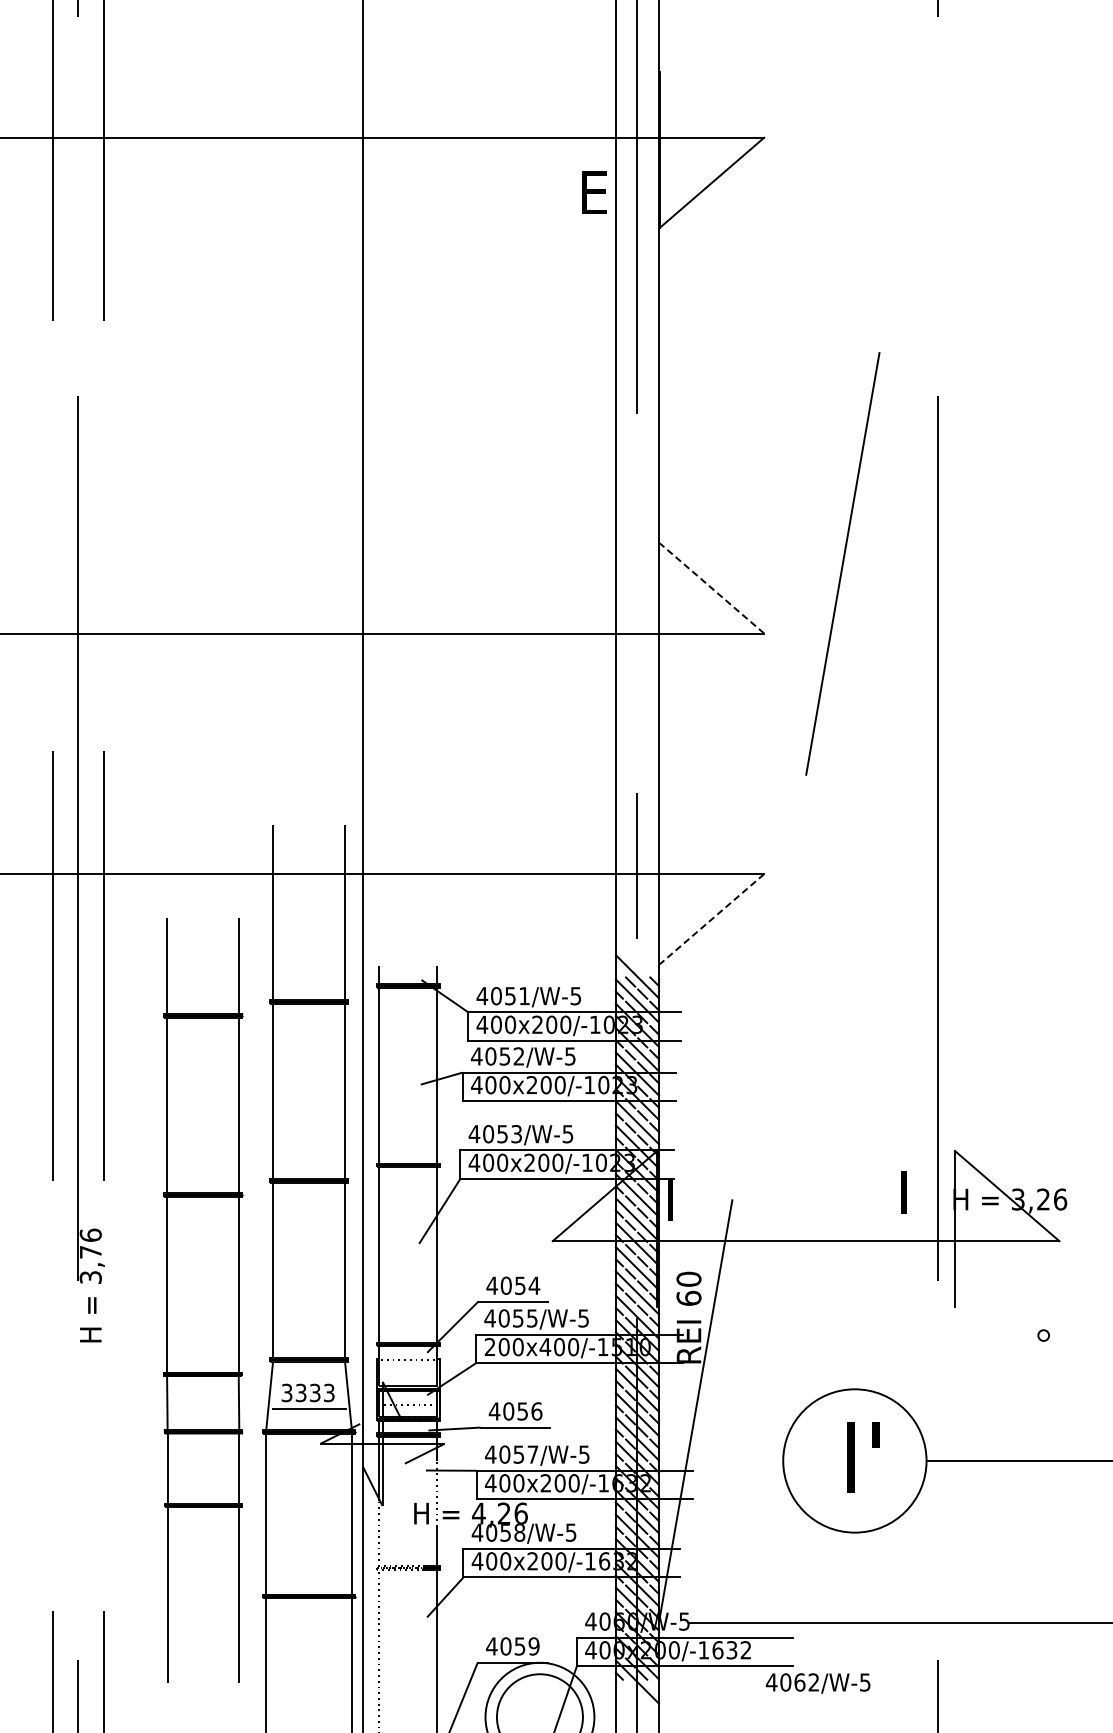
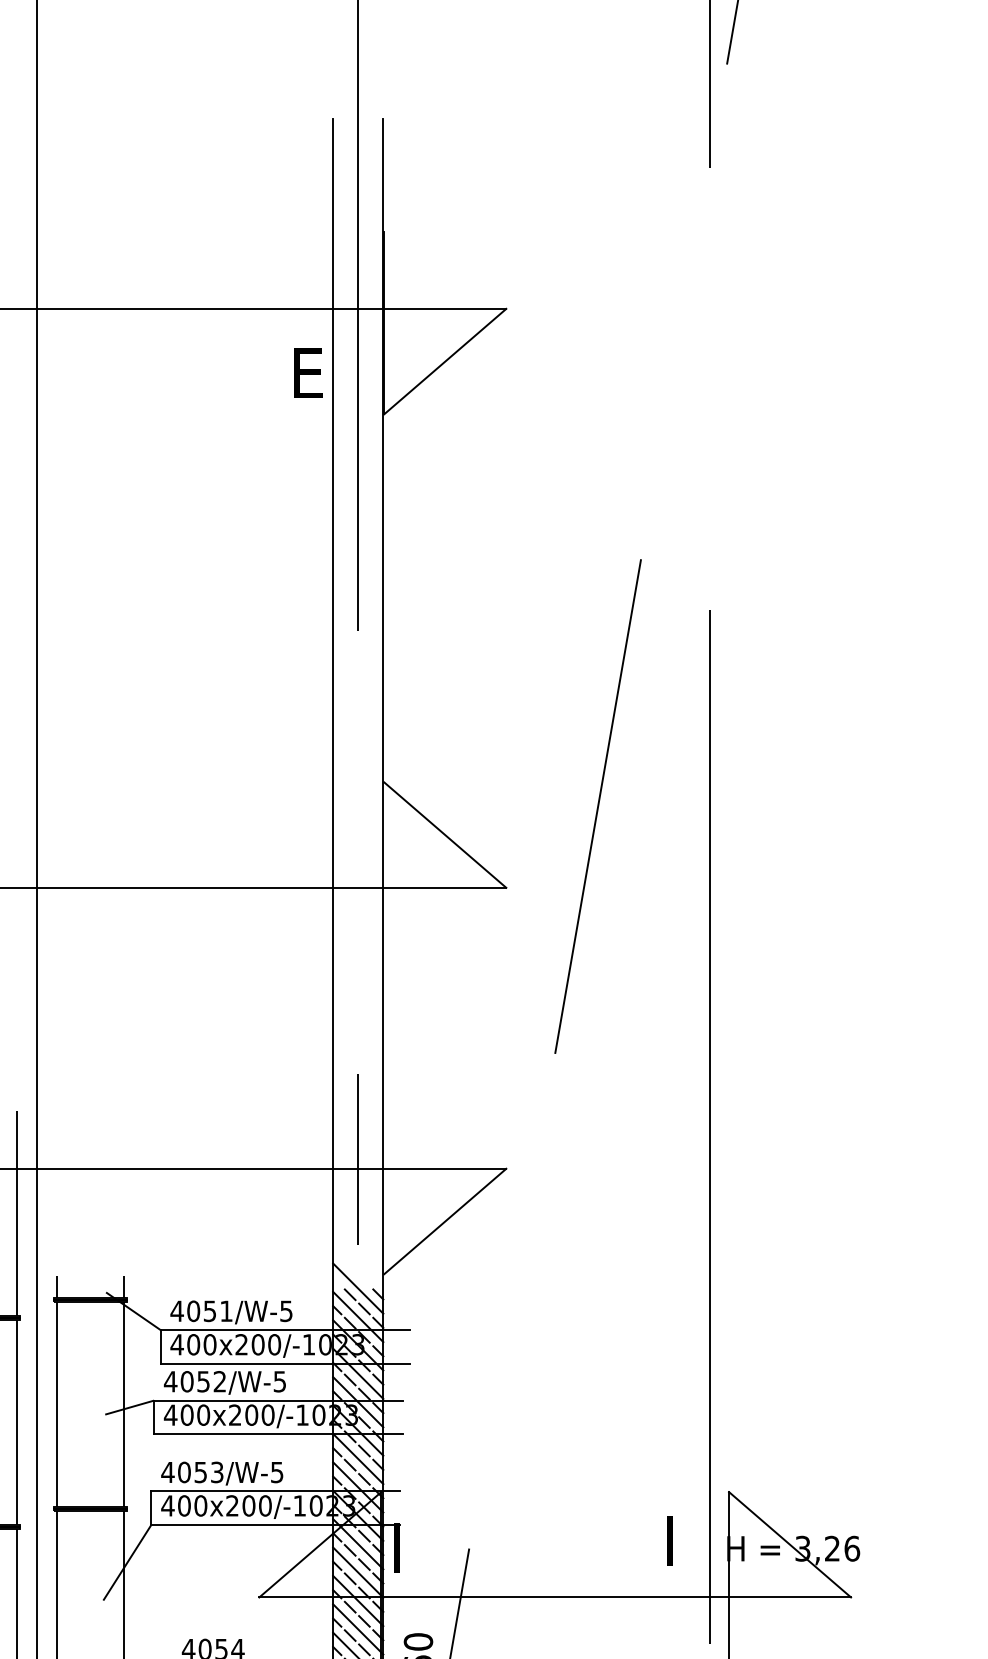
line: (711, 588) -> (444, 835), dashed -> solid
line: (711, 919) -> (444, 1221), dashed -> solid

